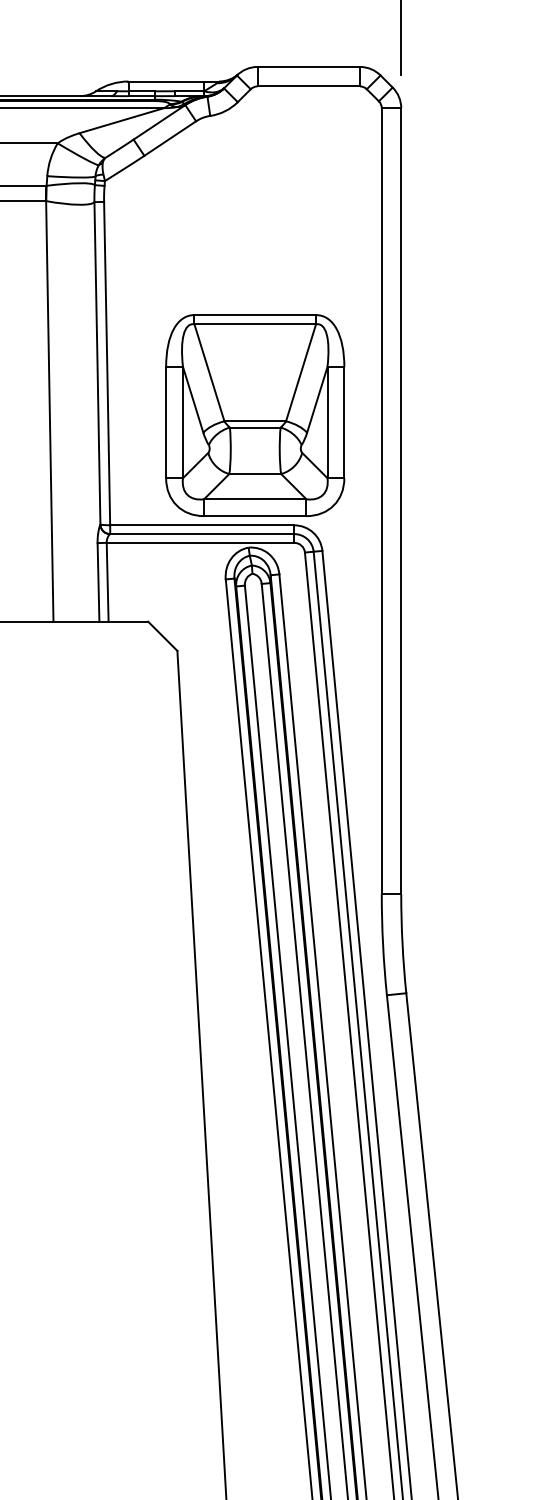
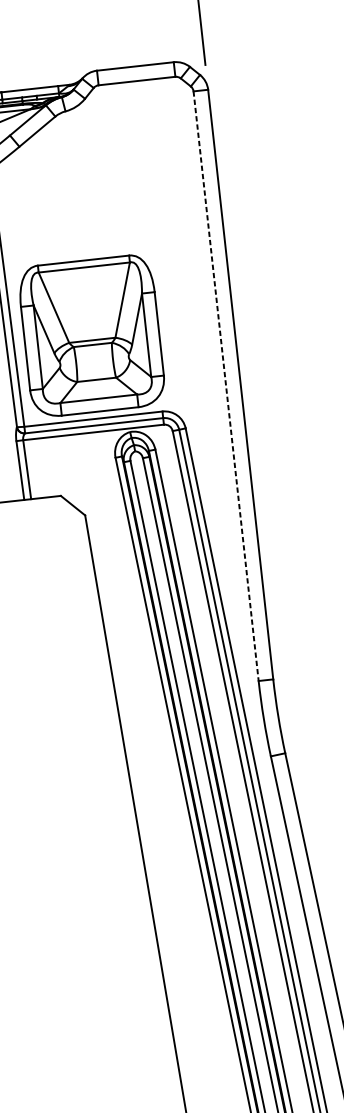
part: (255, 415) -> (92, 335), moved
line: (381, 501) -> (225, 386), solid -> dashed

